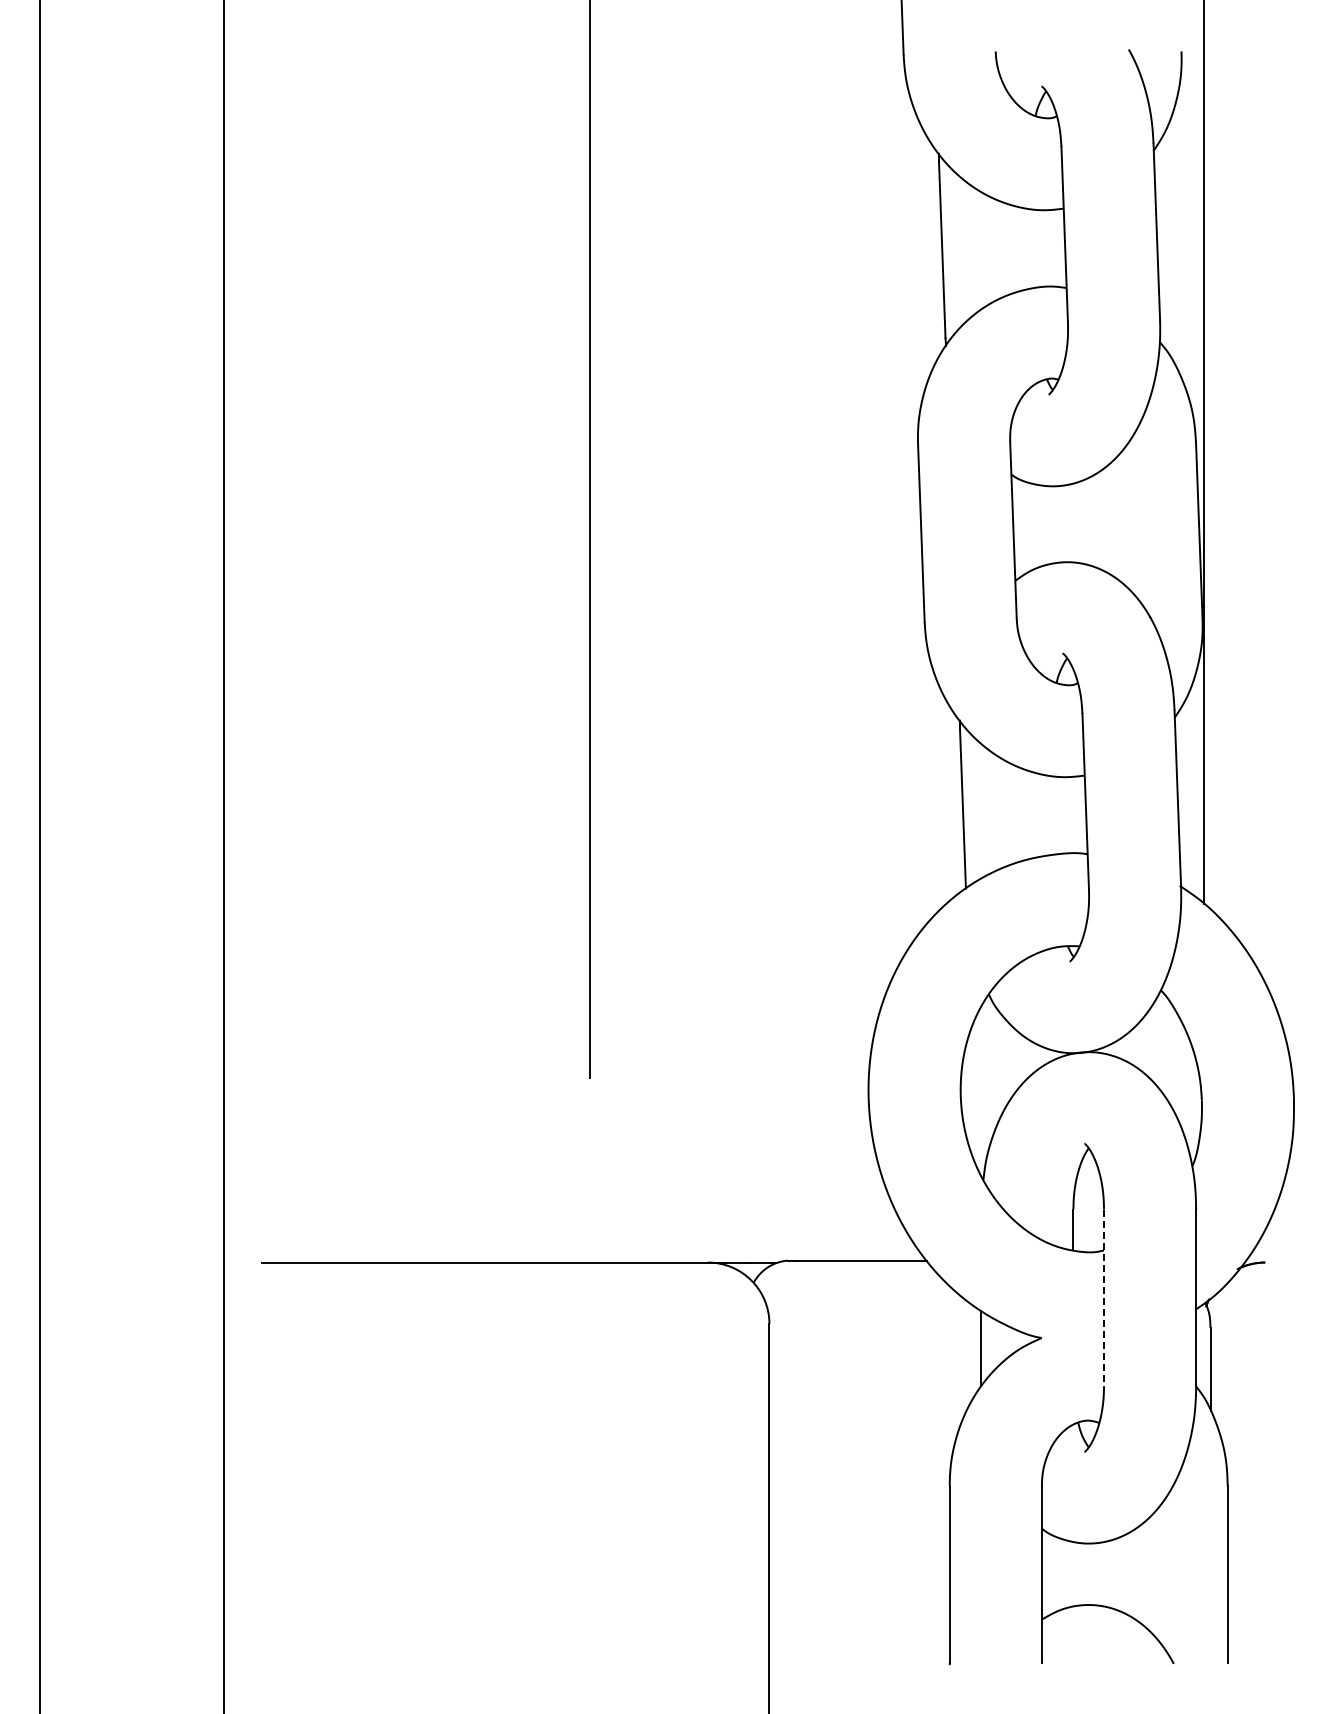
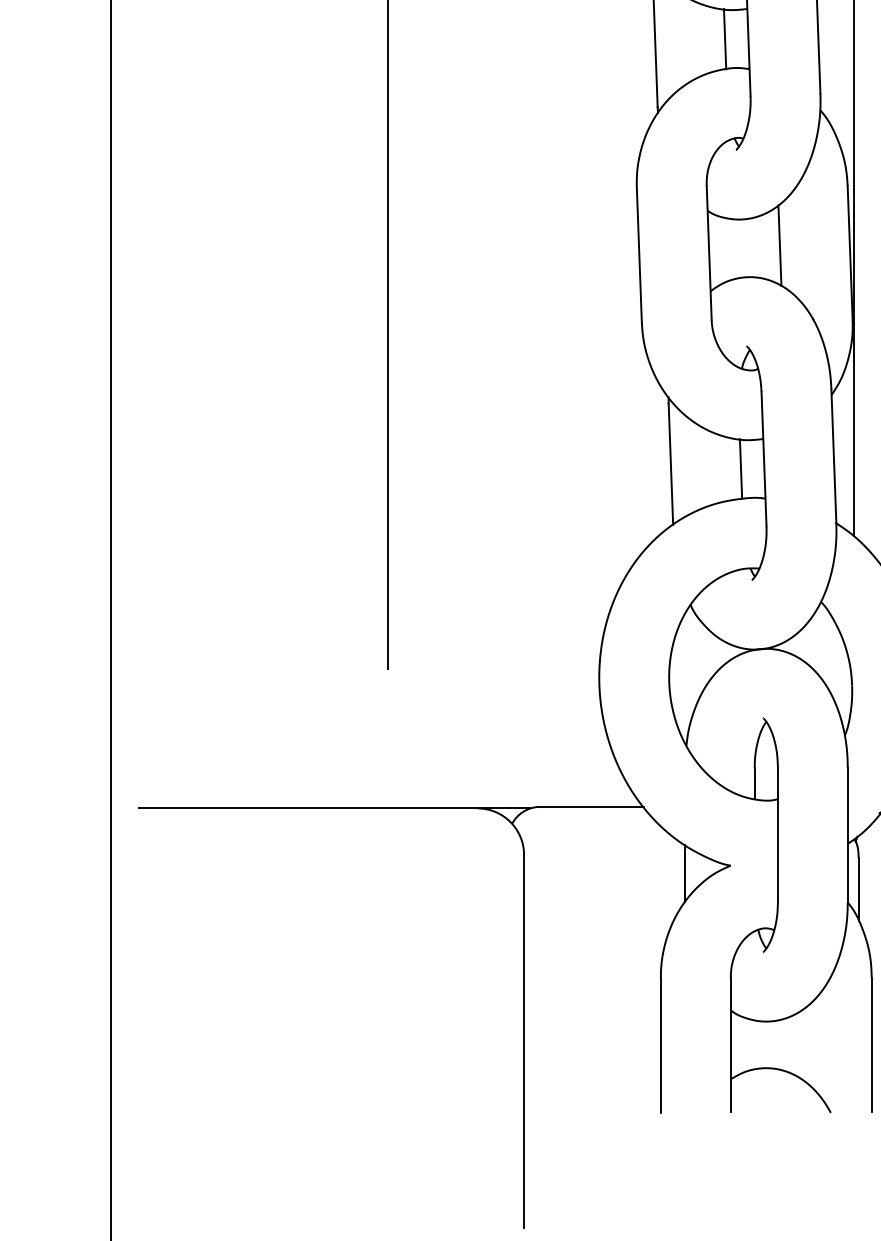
line: (1033, 248) -> (724, 39), added
line: (1106, 520) -> (779, 245), added
line: (1054, 814) -> (740, 468), added
line: (1104, 1298) -> (778, 835), dashed -> solid

